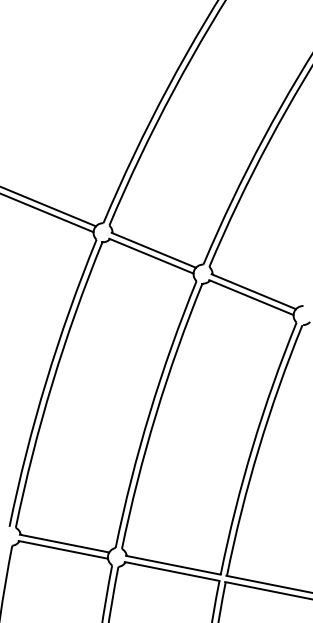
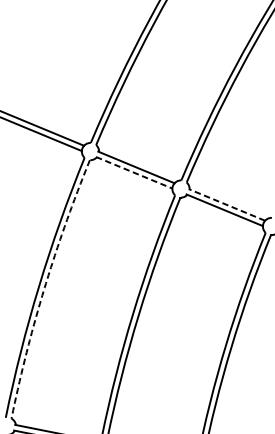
line: (151, 256) -> (134, 173), solid -> dashed
line: (253, 291) -> (226, 204), solid -> dashed
arc: (52, 383) -> (44, 288), solid -> dashed

